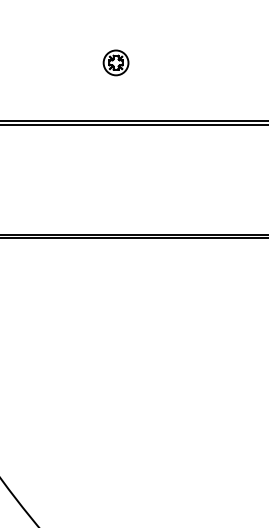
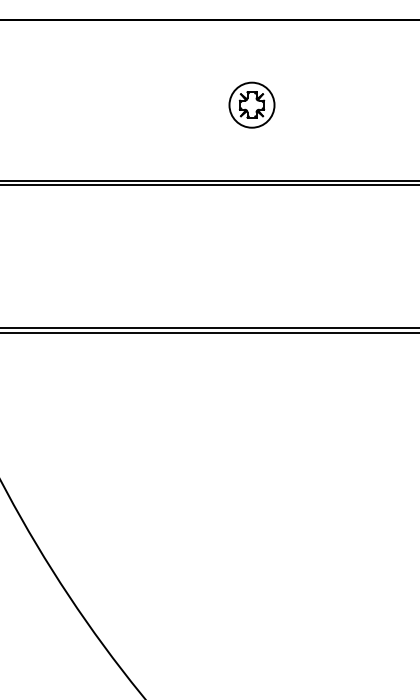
part: (116, 63) -> (252, 105), size x1.4

